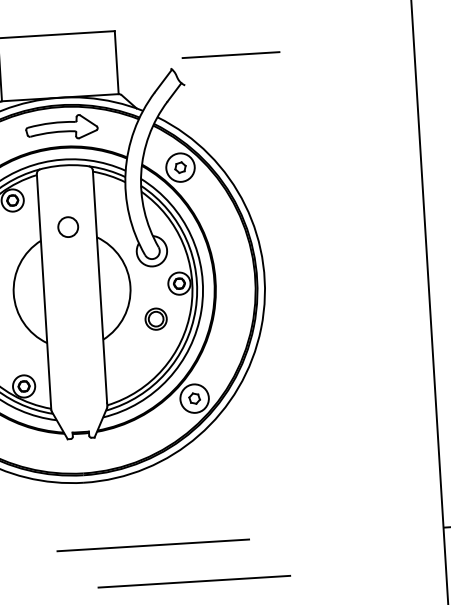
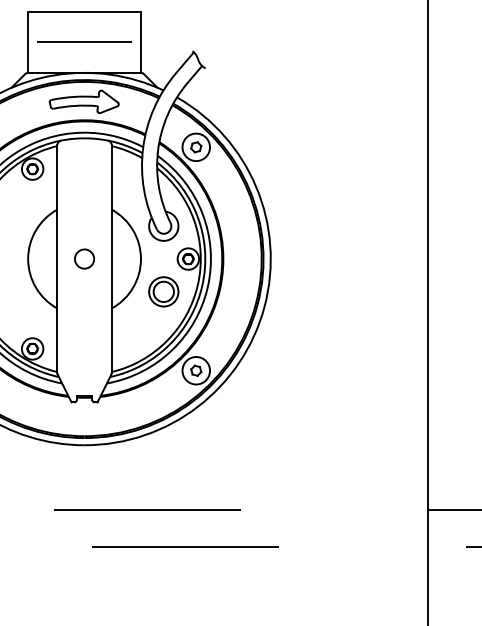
line: (230, 54) -> (84, 41), moved
circle: (68, 226) -> (84, 258), moved
part: (155, 318) -> (163, 291), size x1.43

